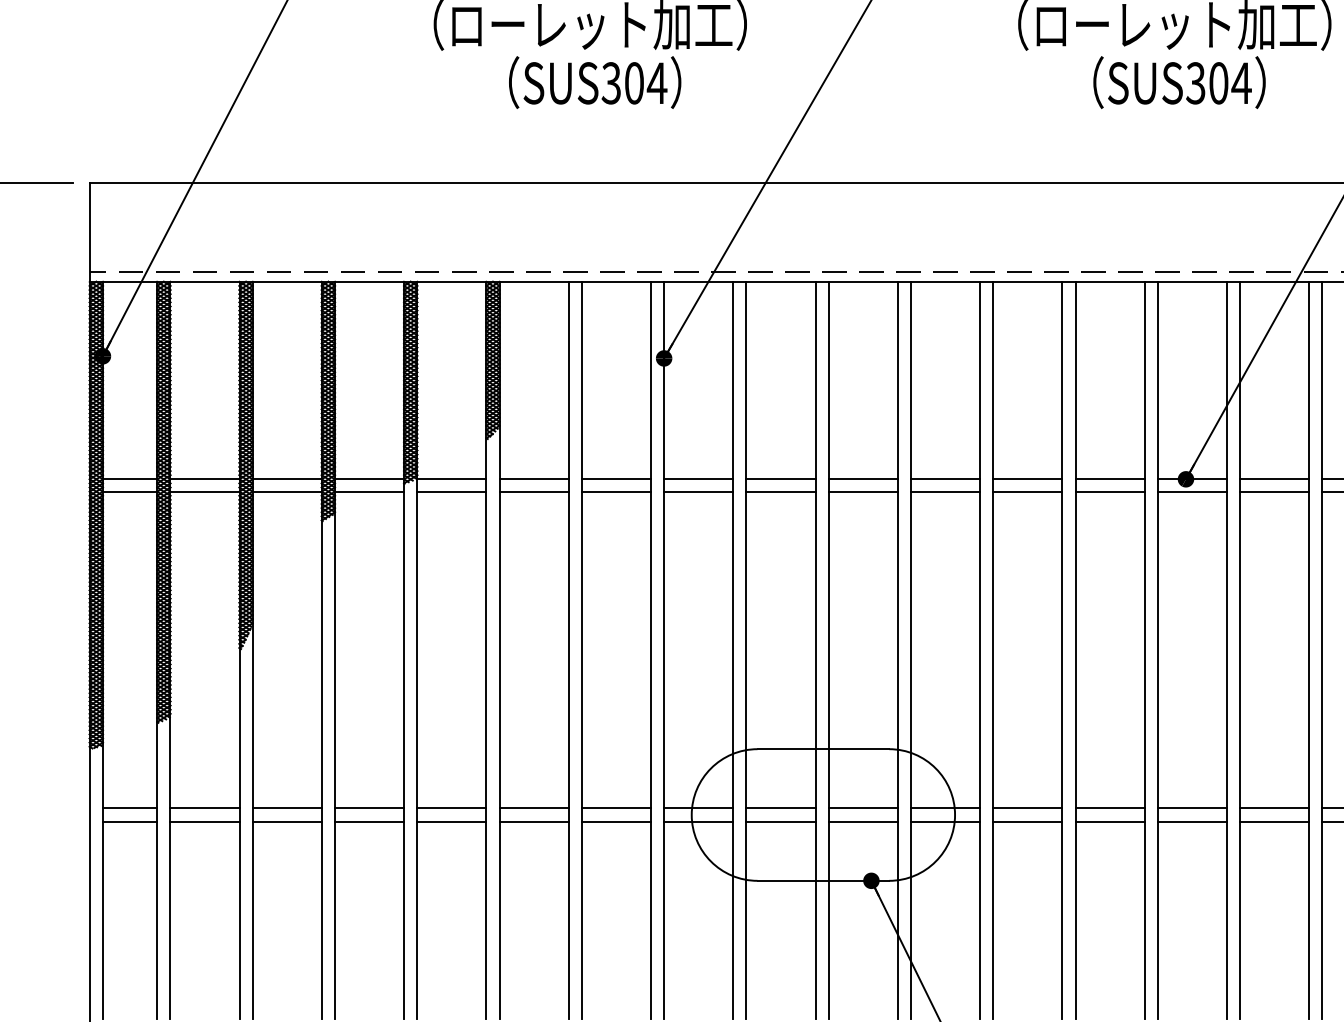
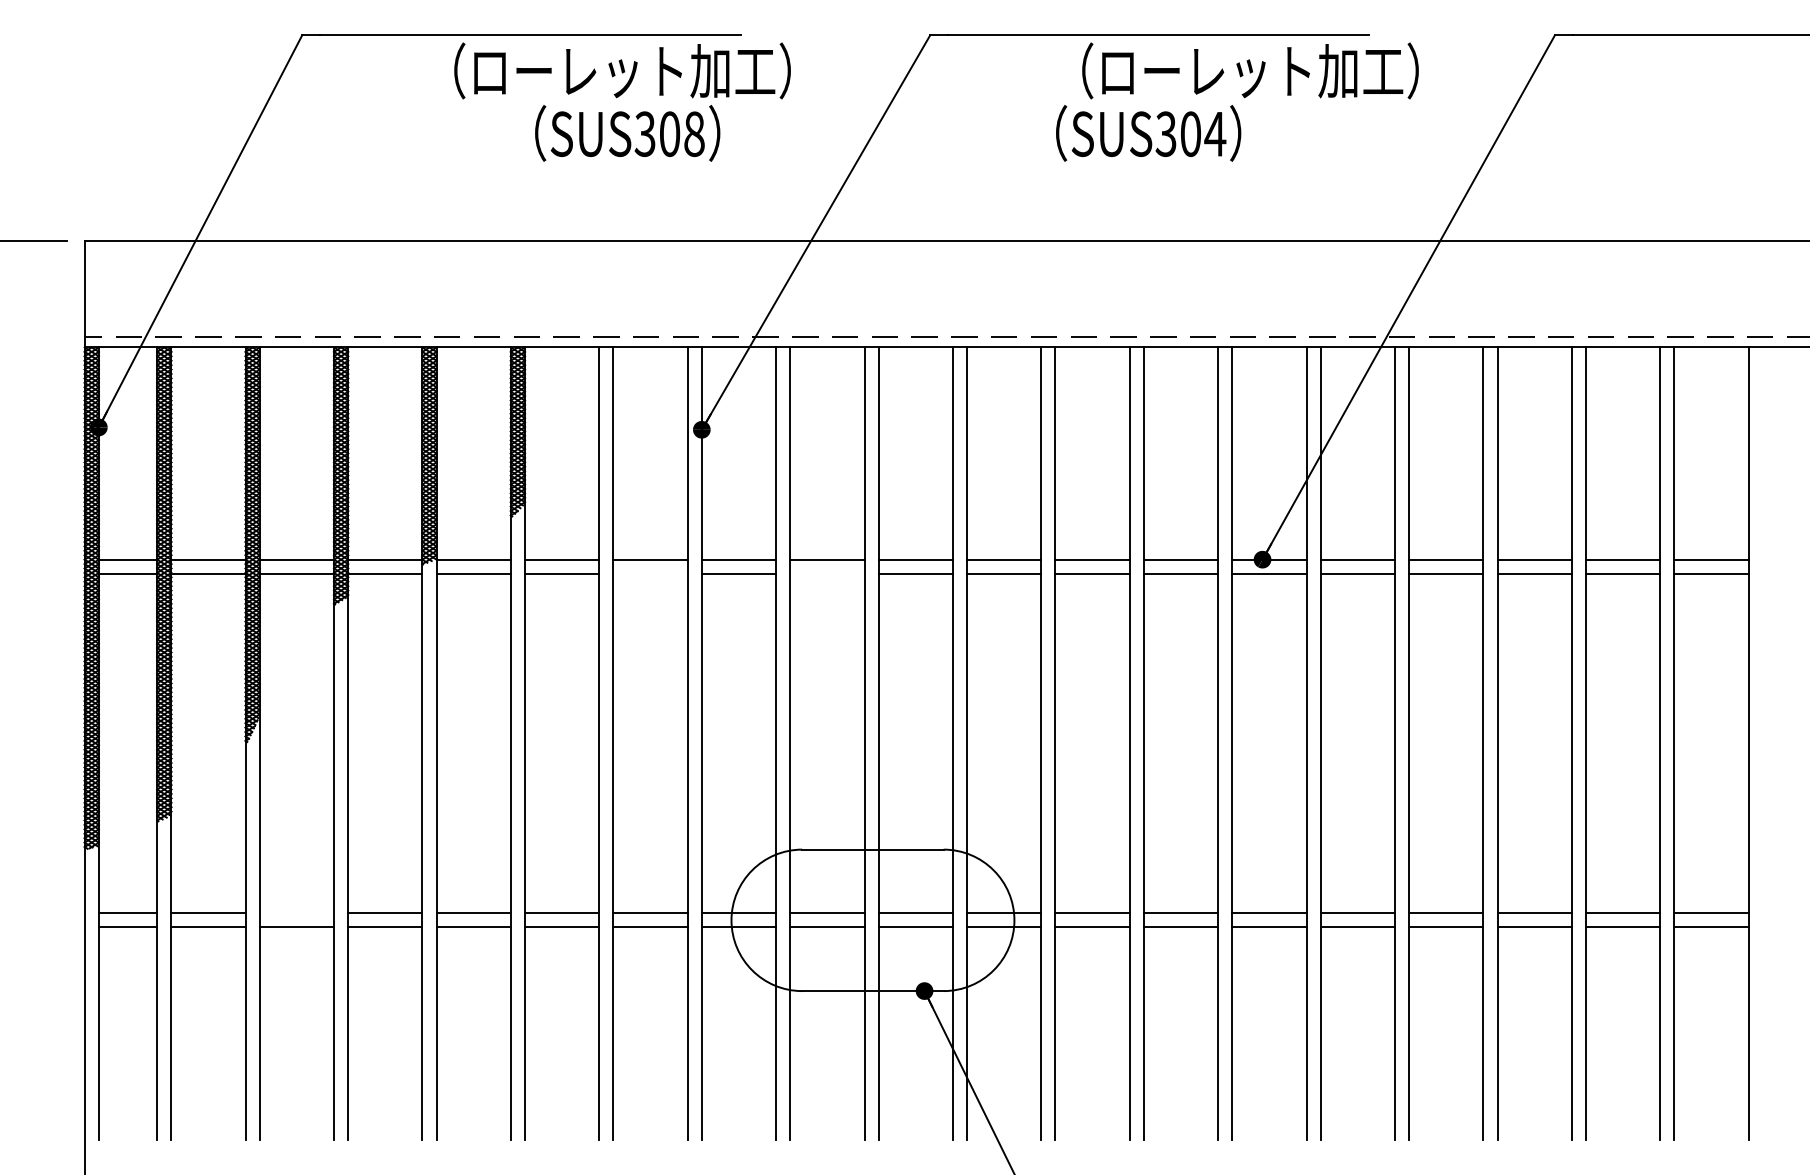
text: (1179, 82) -> (1148, 133), moved
text: (657, 83) -> (694, 134), SUS304 -> SUS308
line: (616, 492) -> (650, 573), removed
line: (781, 492) -> (827, 573), removed
line: (286, 808) -> (296, 913), removed

